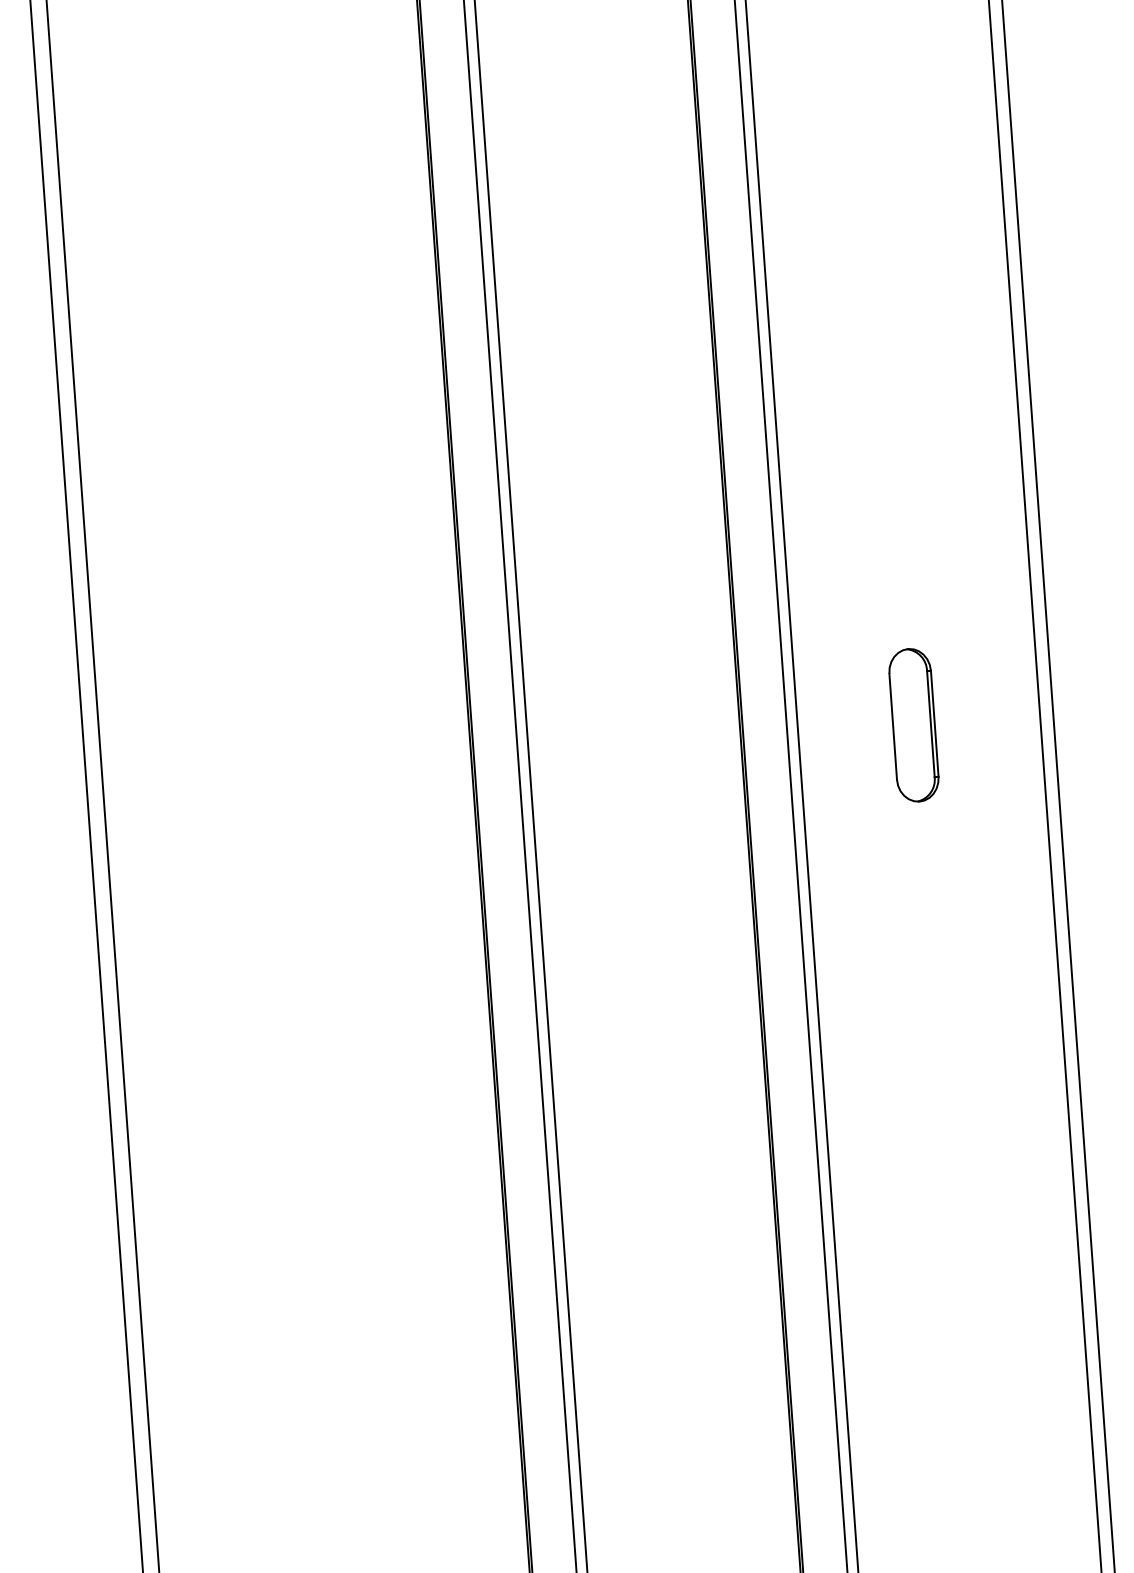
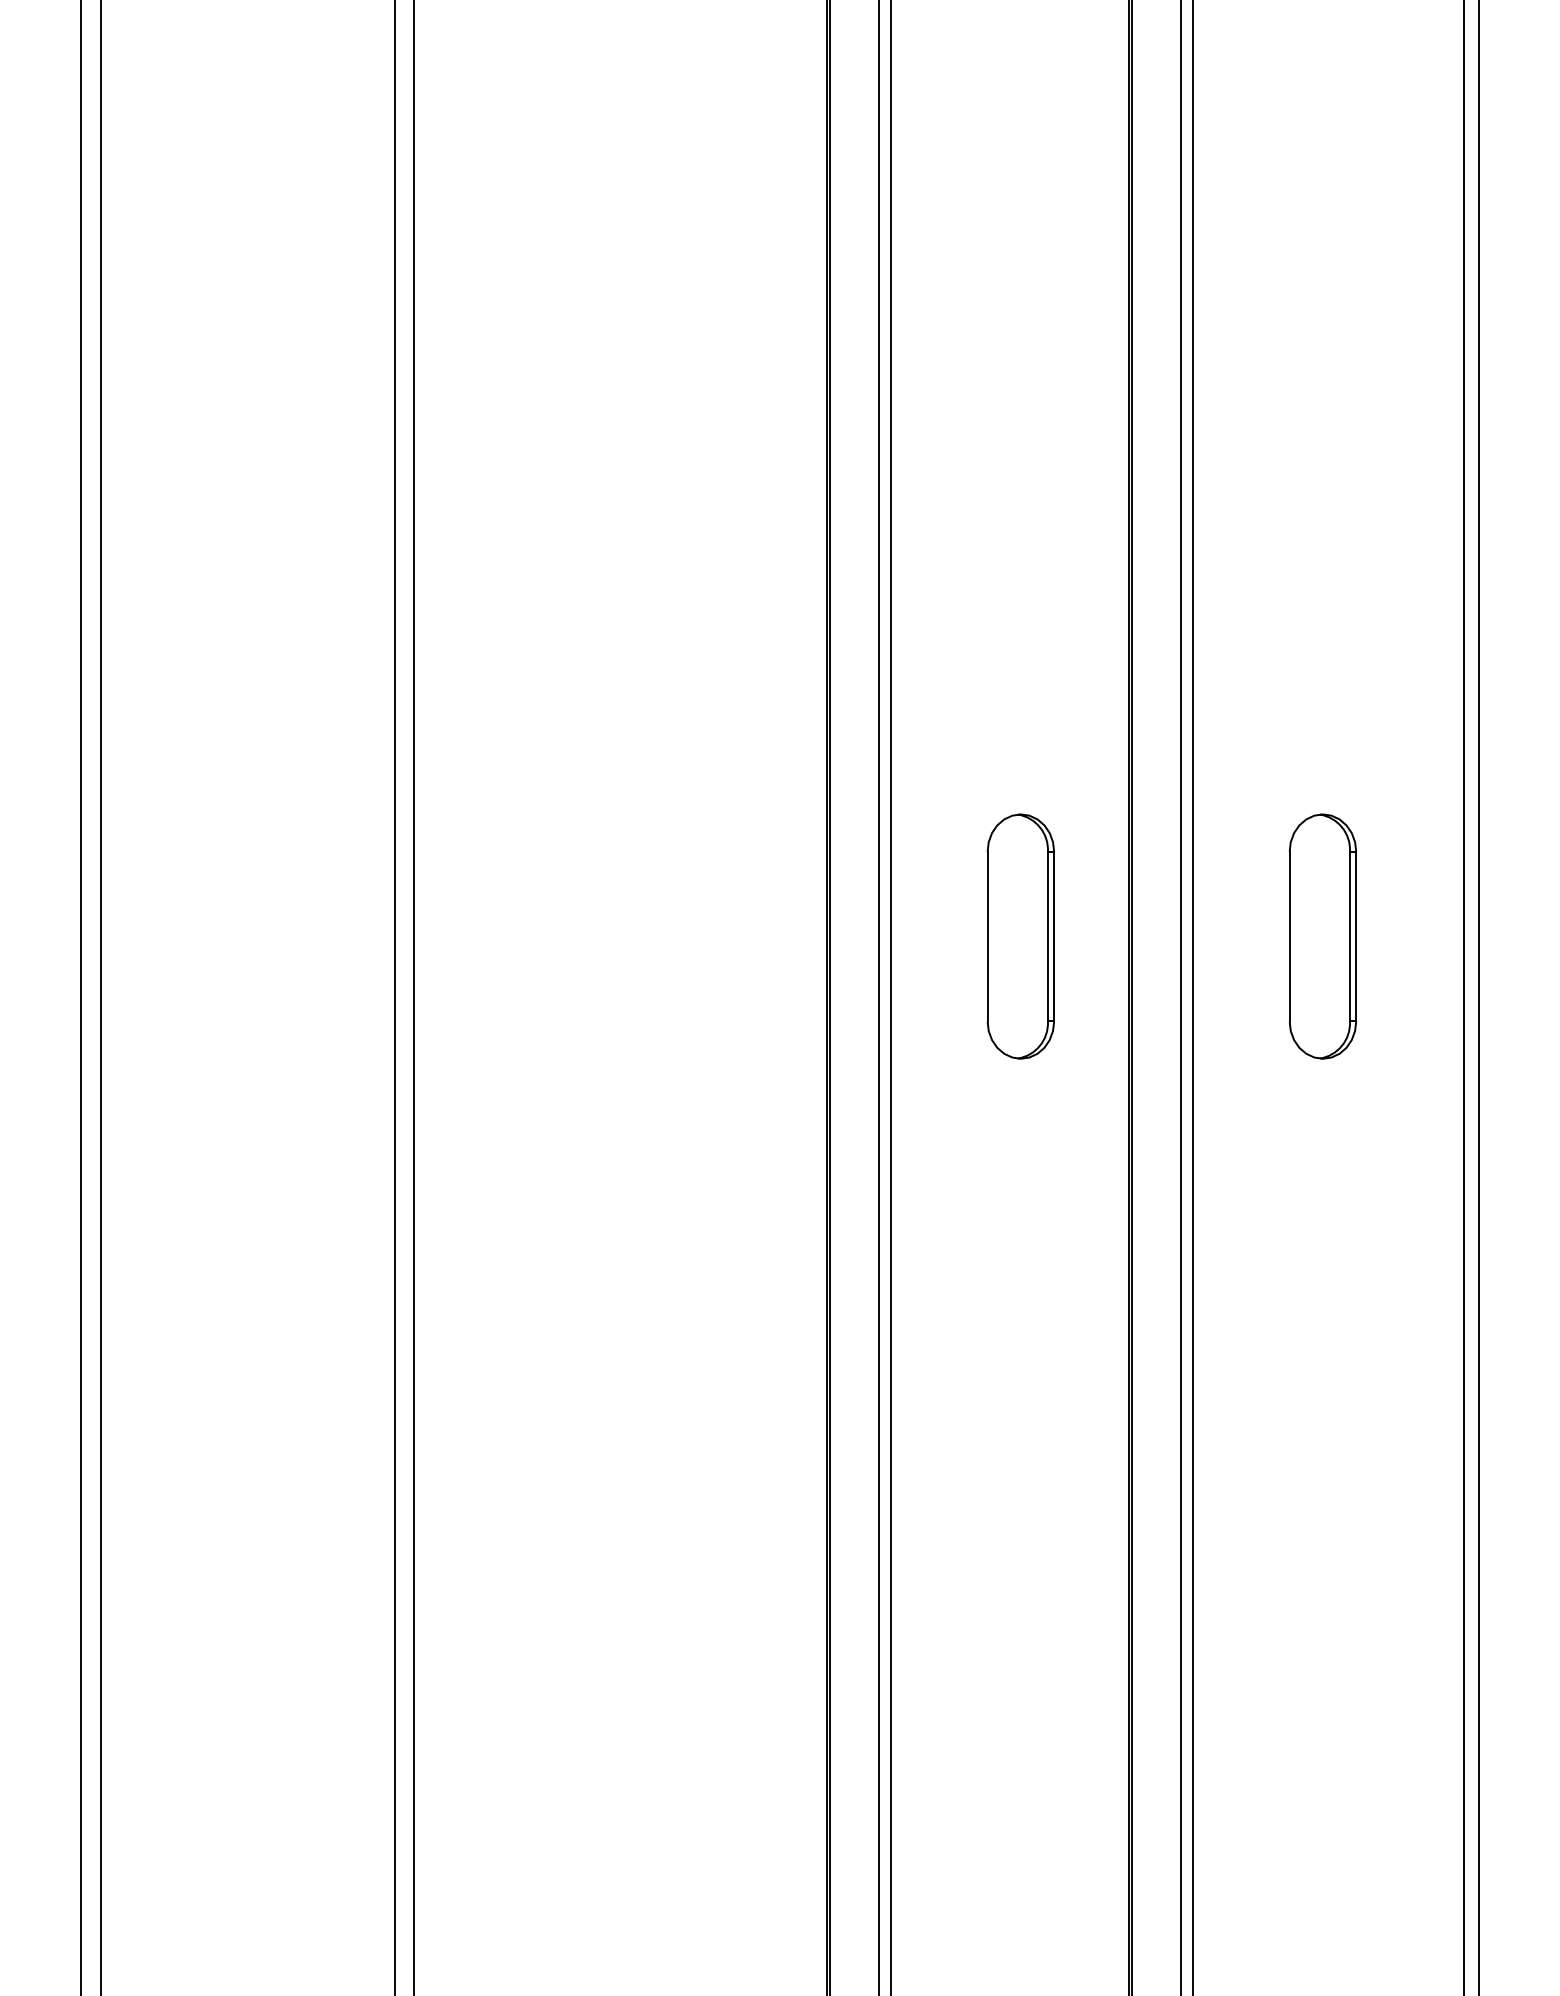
part: (913, 725) -> (1322, 936), size x1.43
part: (644, 744) -> (1020, 936), added

